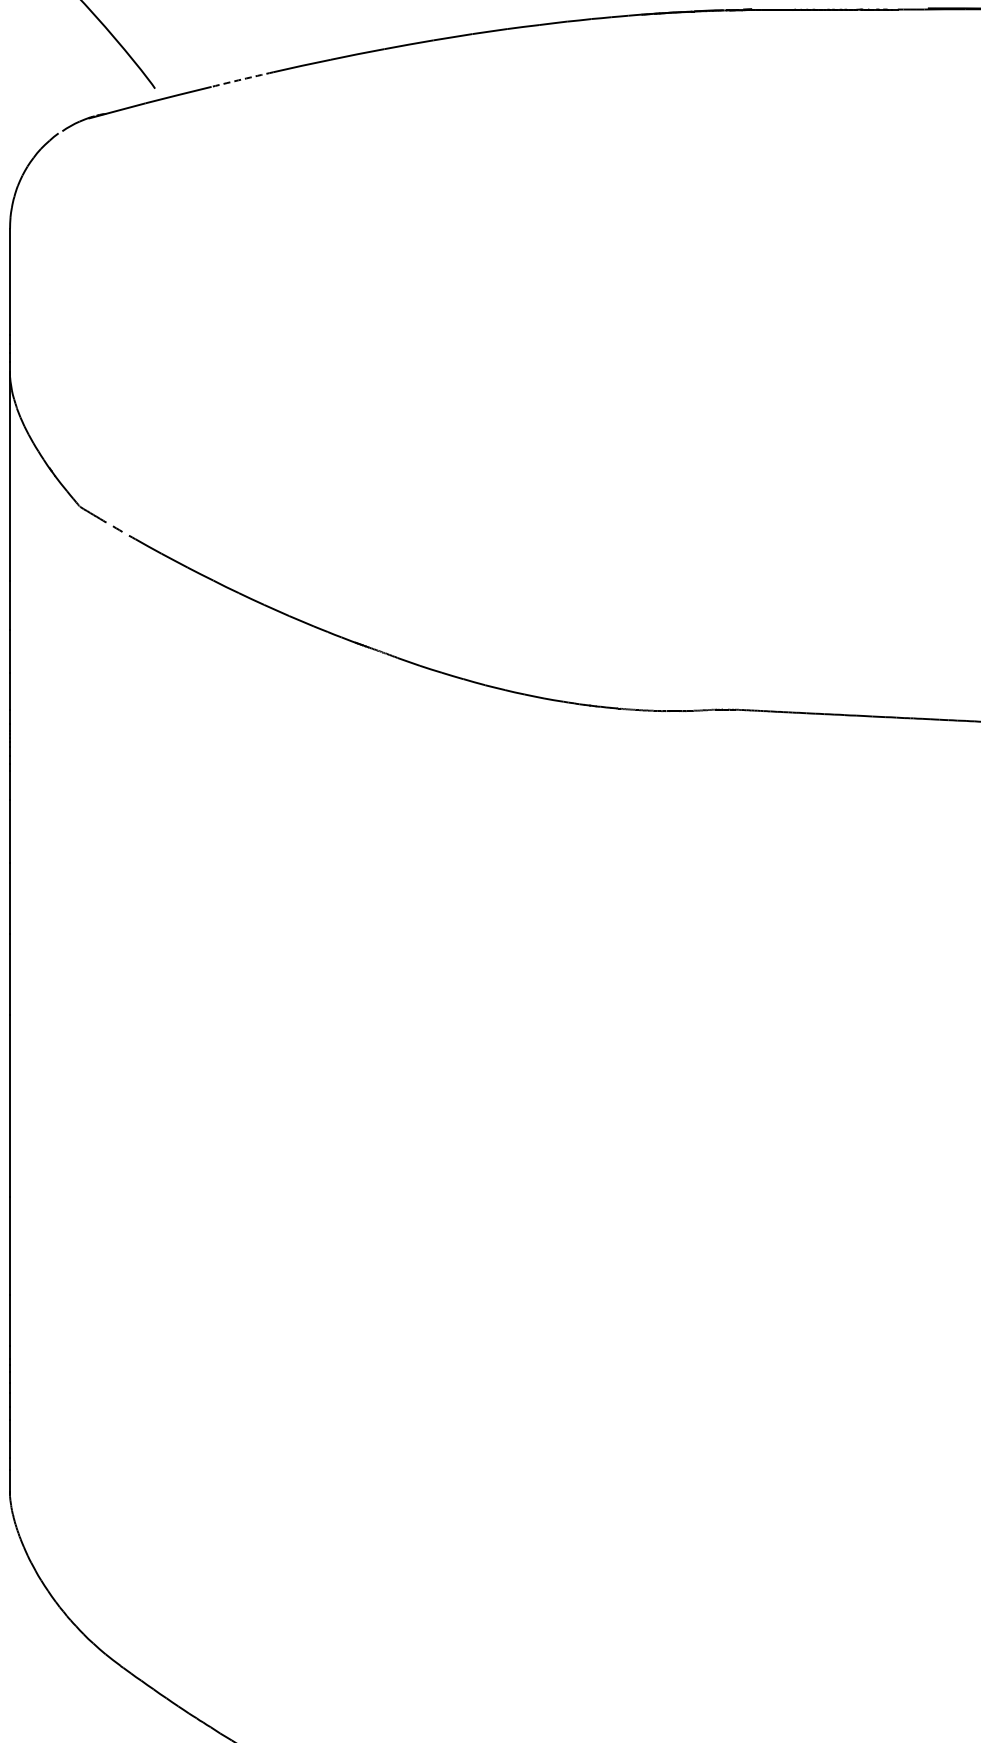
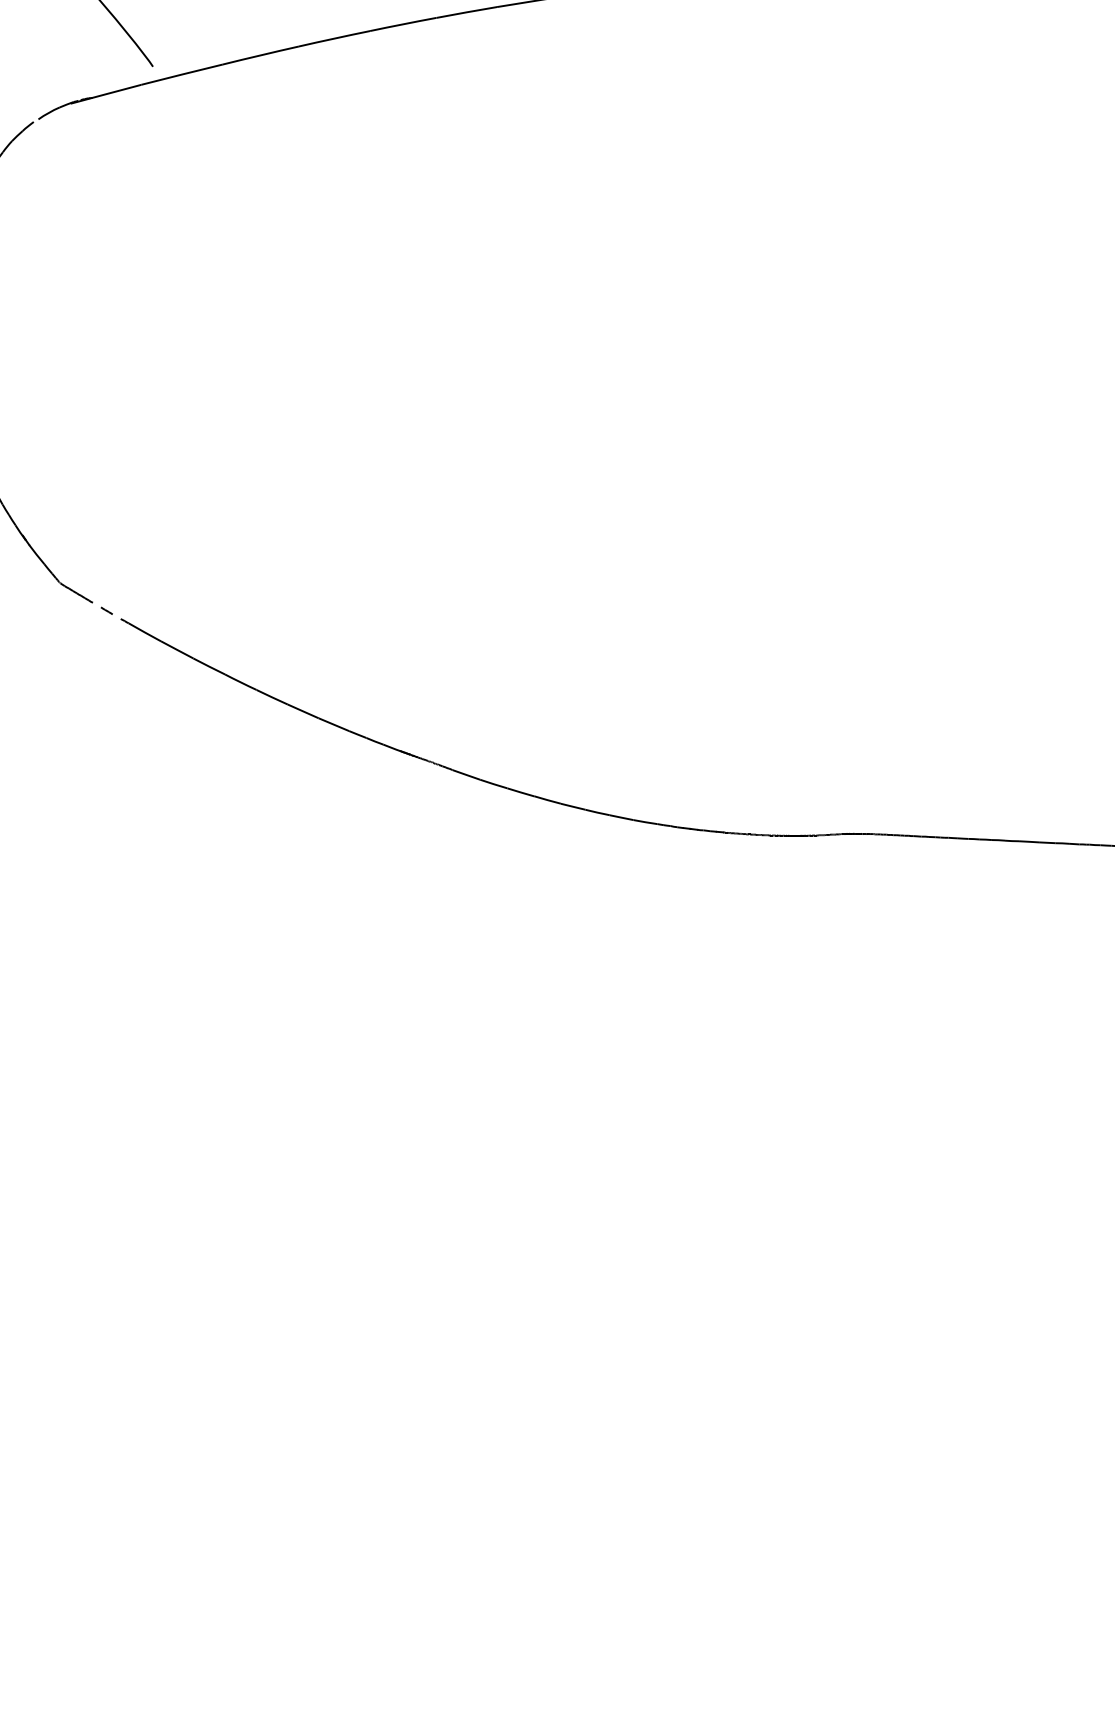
arc: (242, 79) -> (260, 55), dashed -> solid

